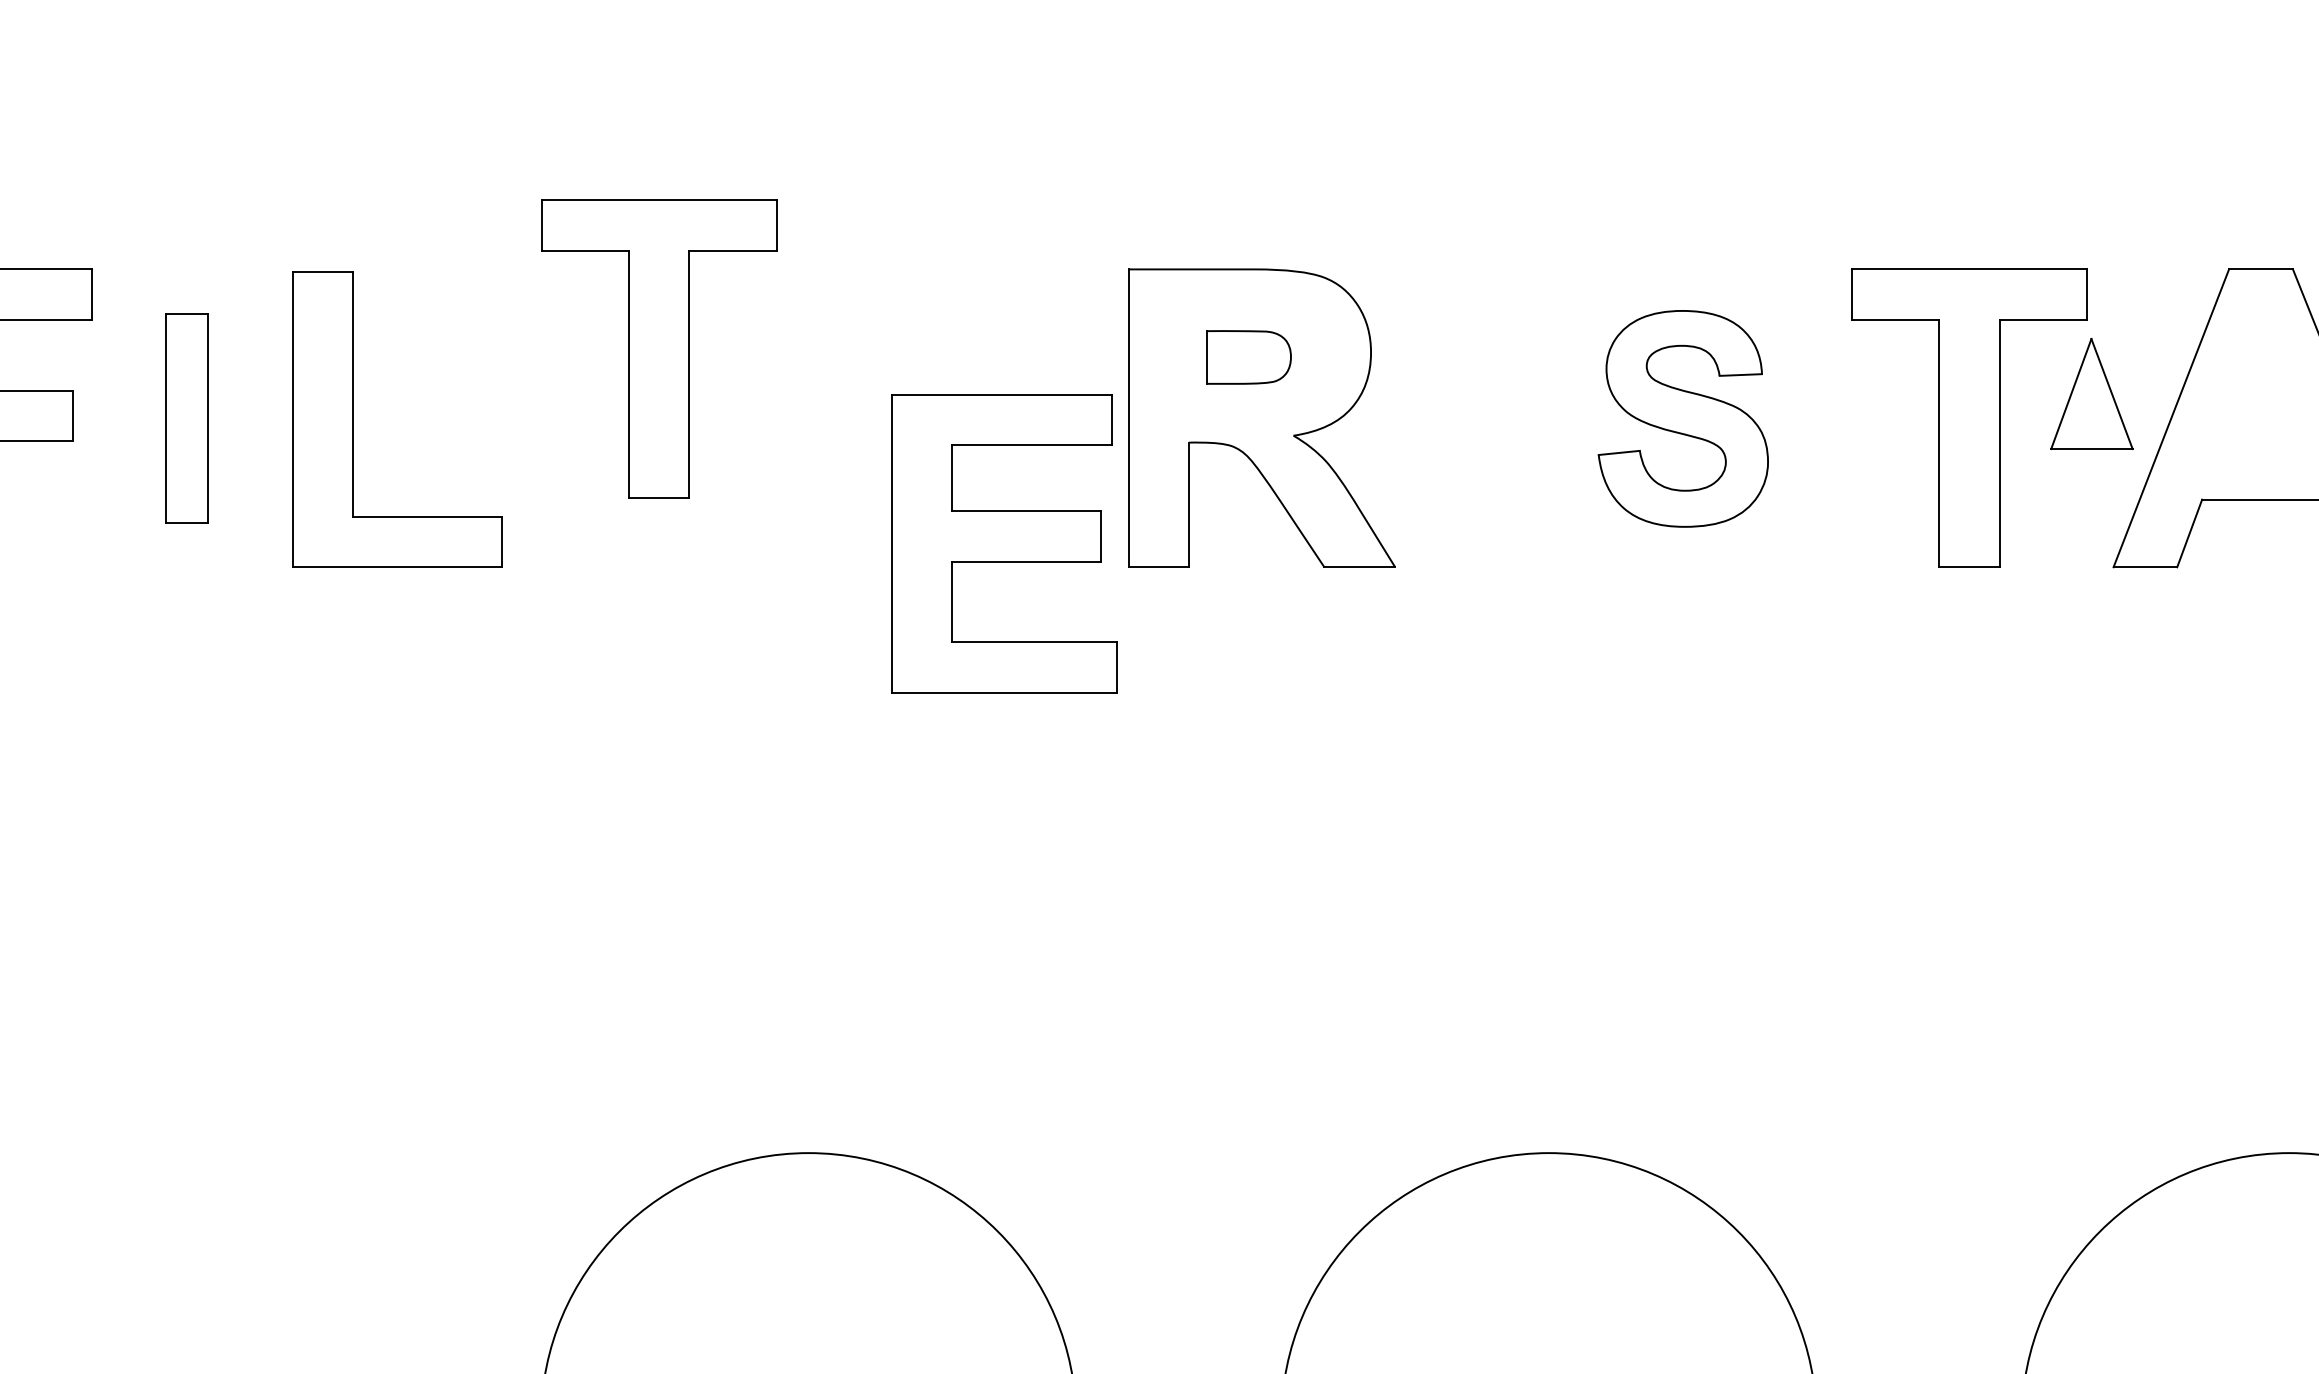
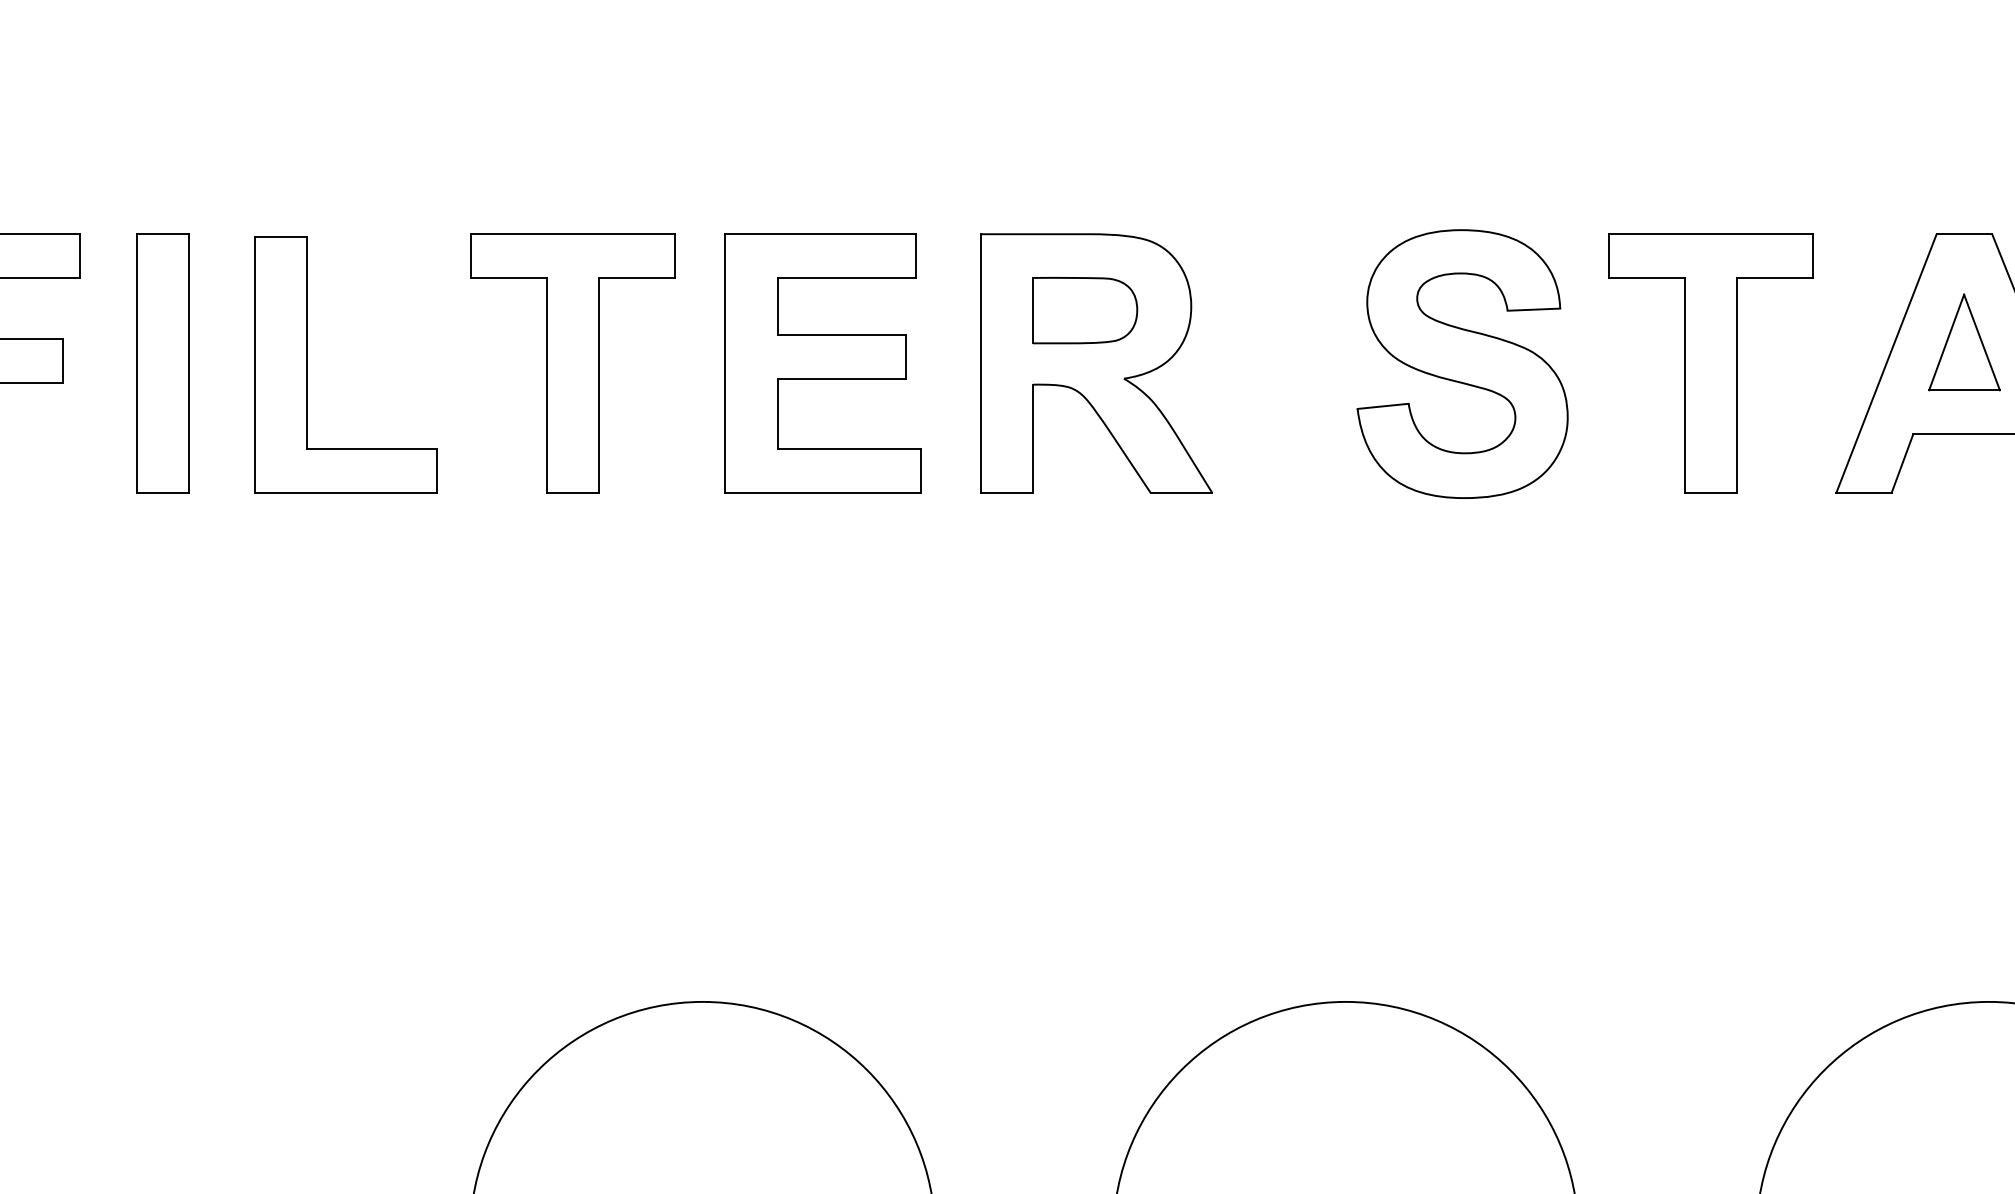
part: (658, 349) -> (572, 363), moved
part: (1249, 357) -> (1085, 310), size x1.43
part: (2091, 394) -> (1964, 342), moved
part: (186, 418) -> (162, 363), size x1.43
part: (1683, 418) -> (1462, 363), size x1.43
part: (1004, 543) -> (822, 363), moved

